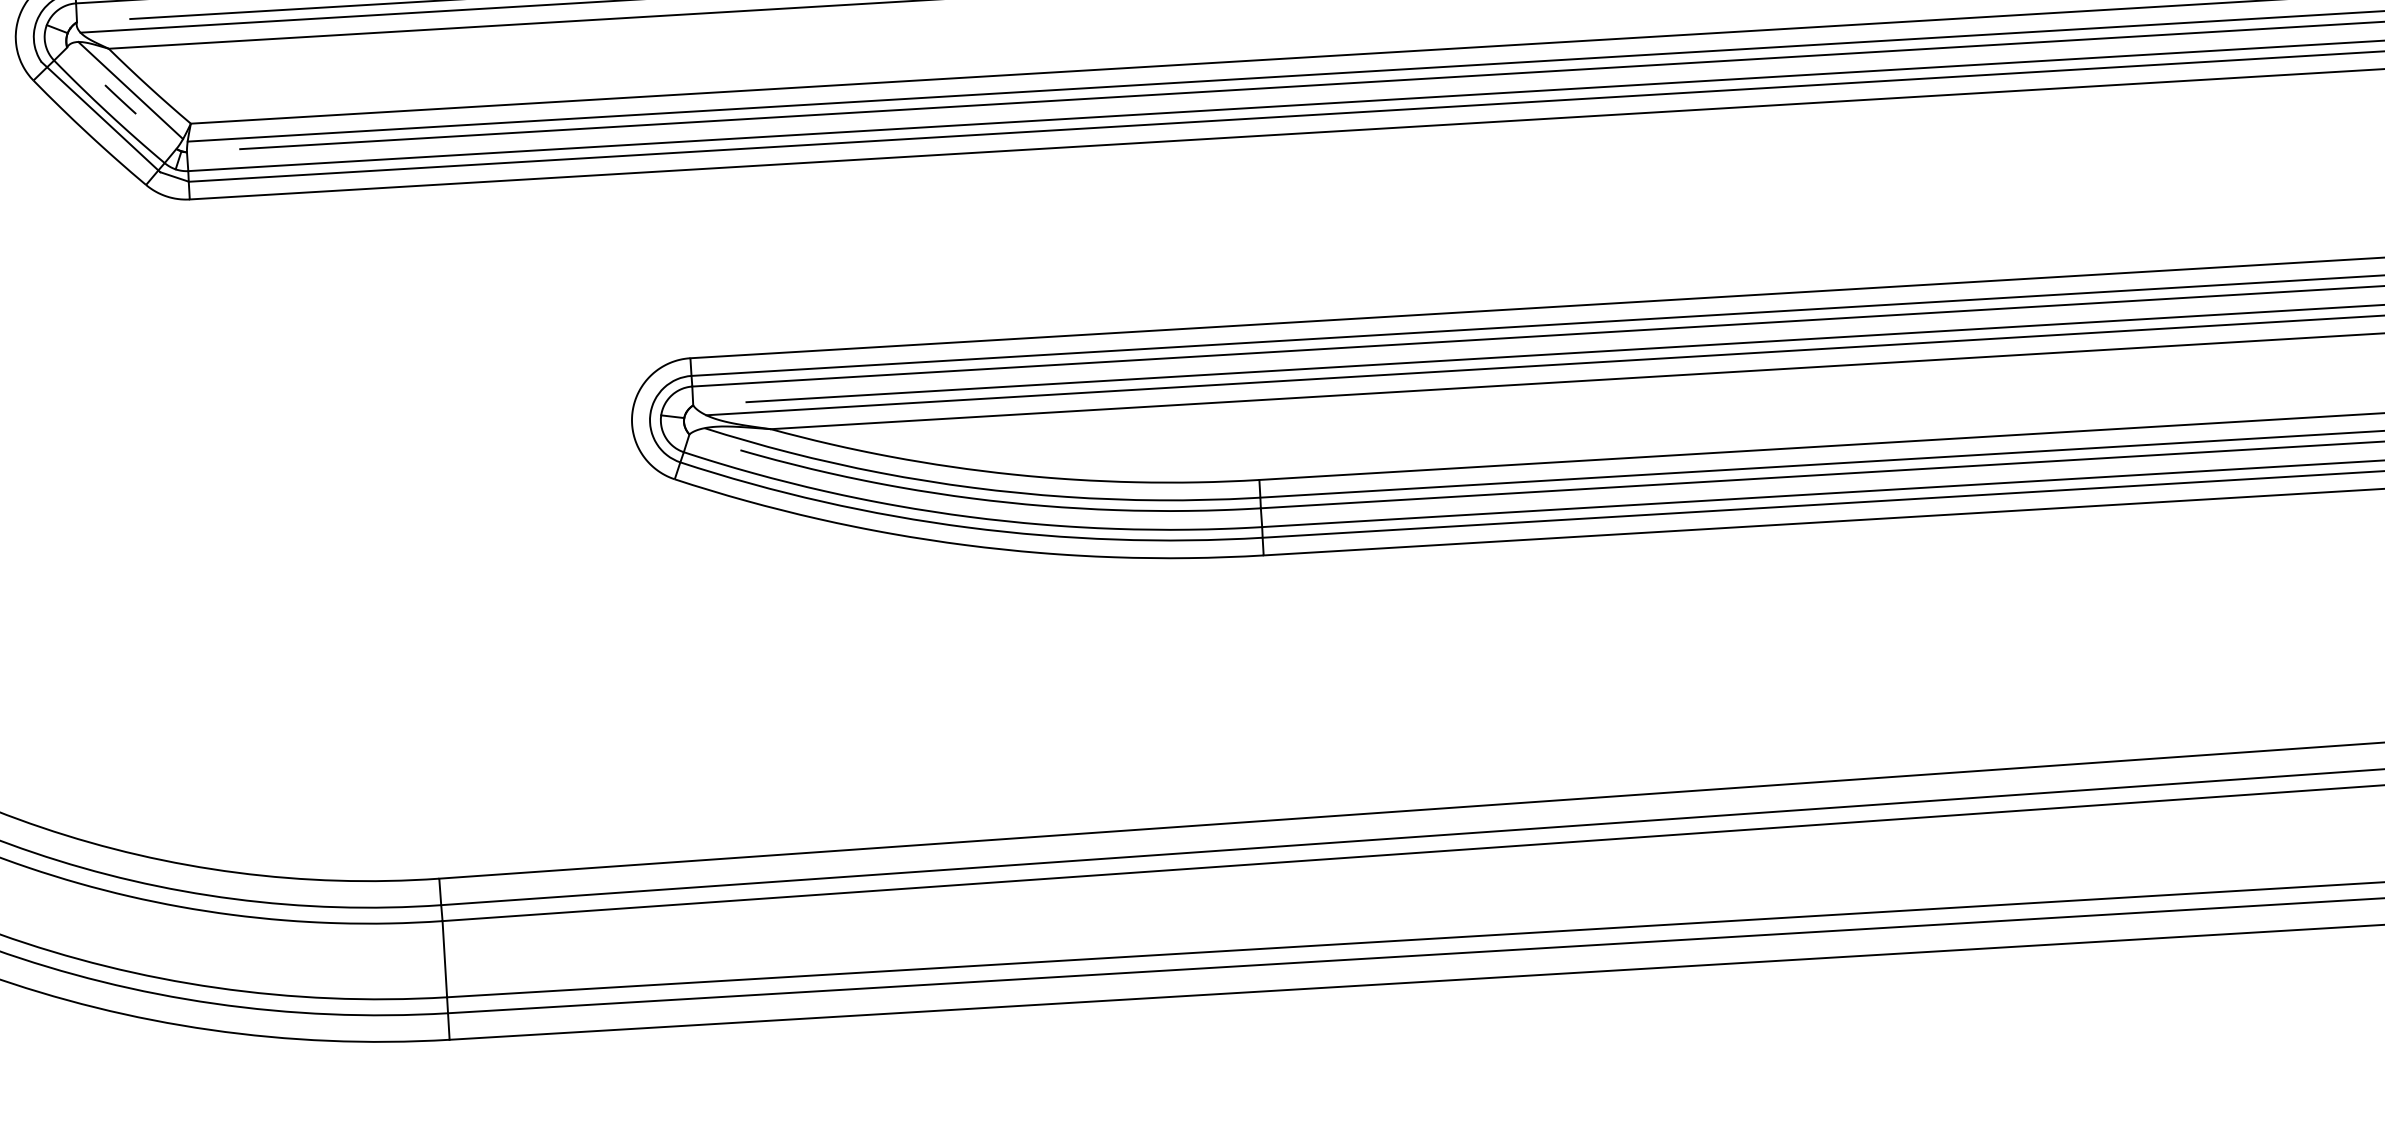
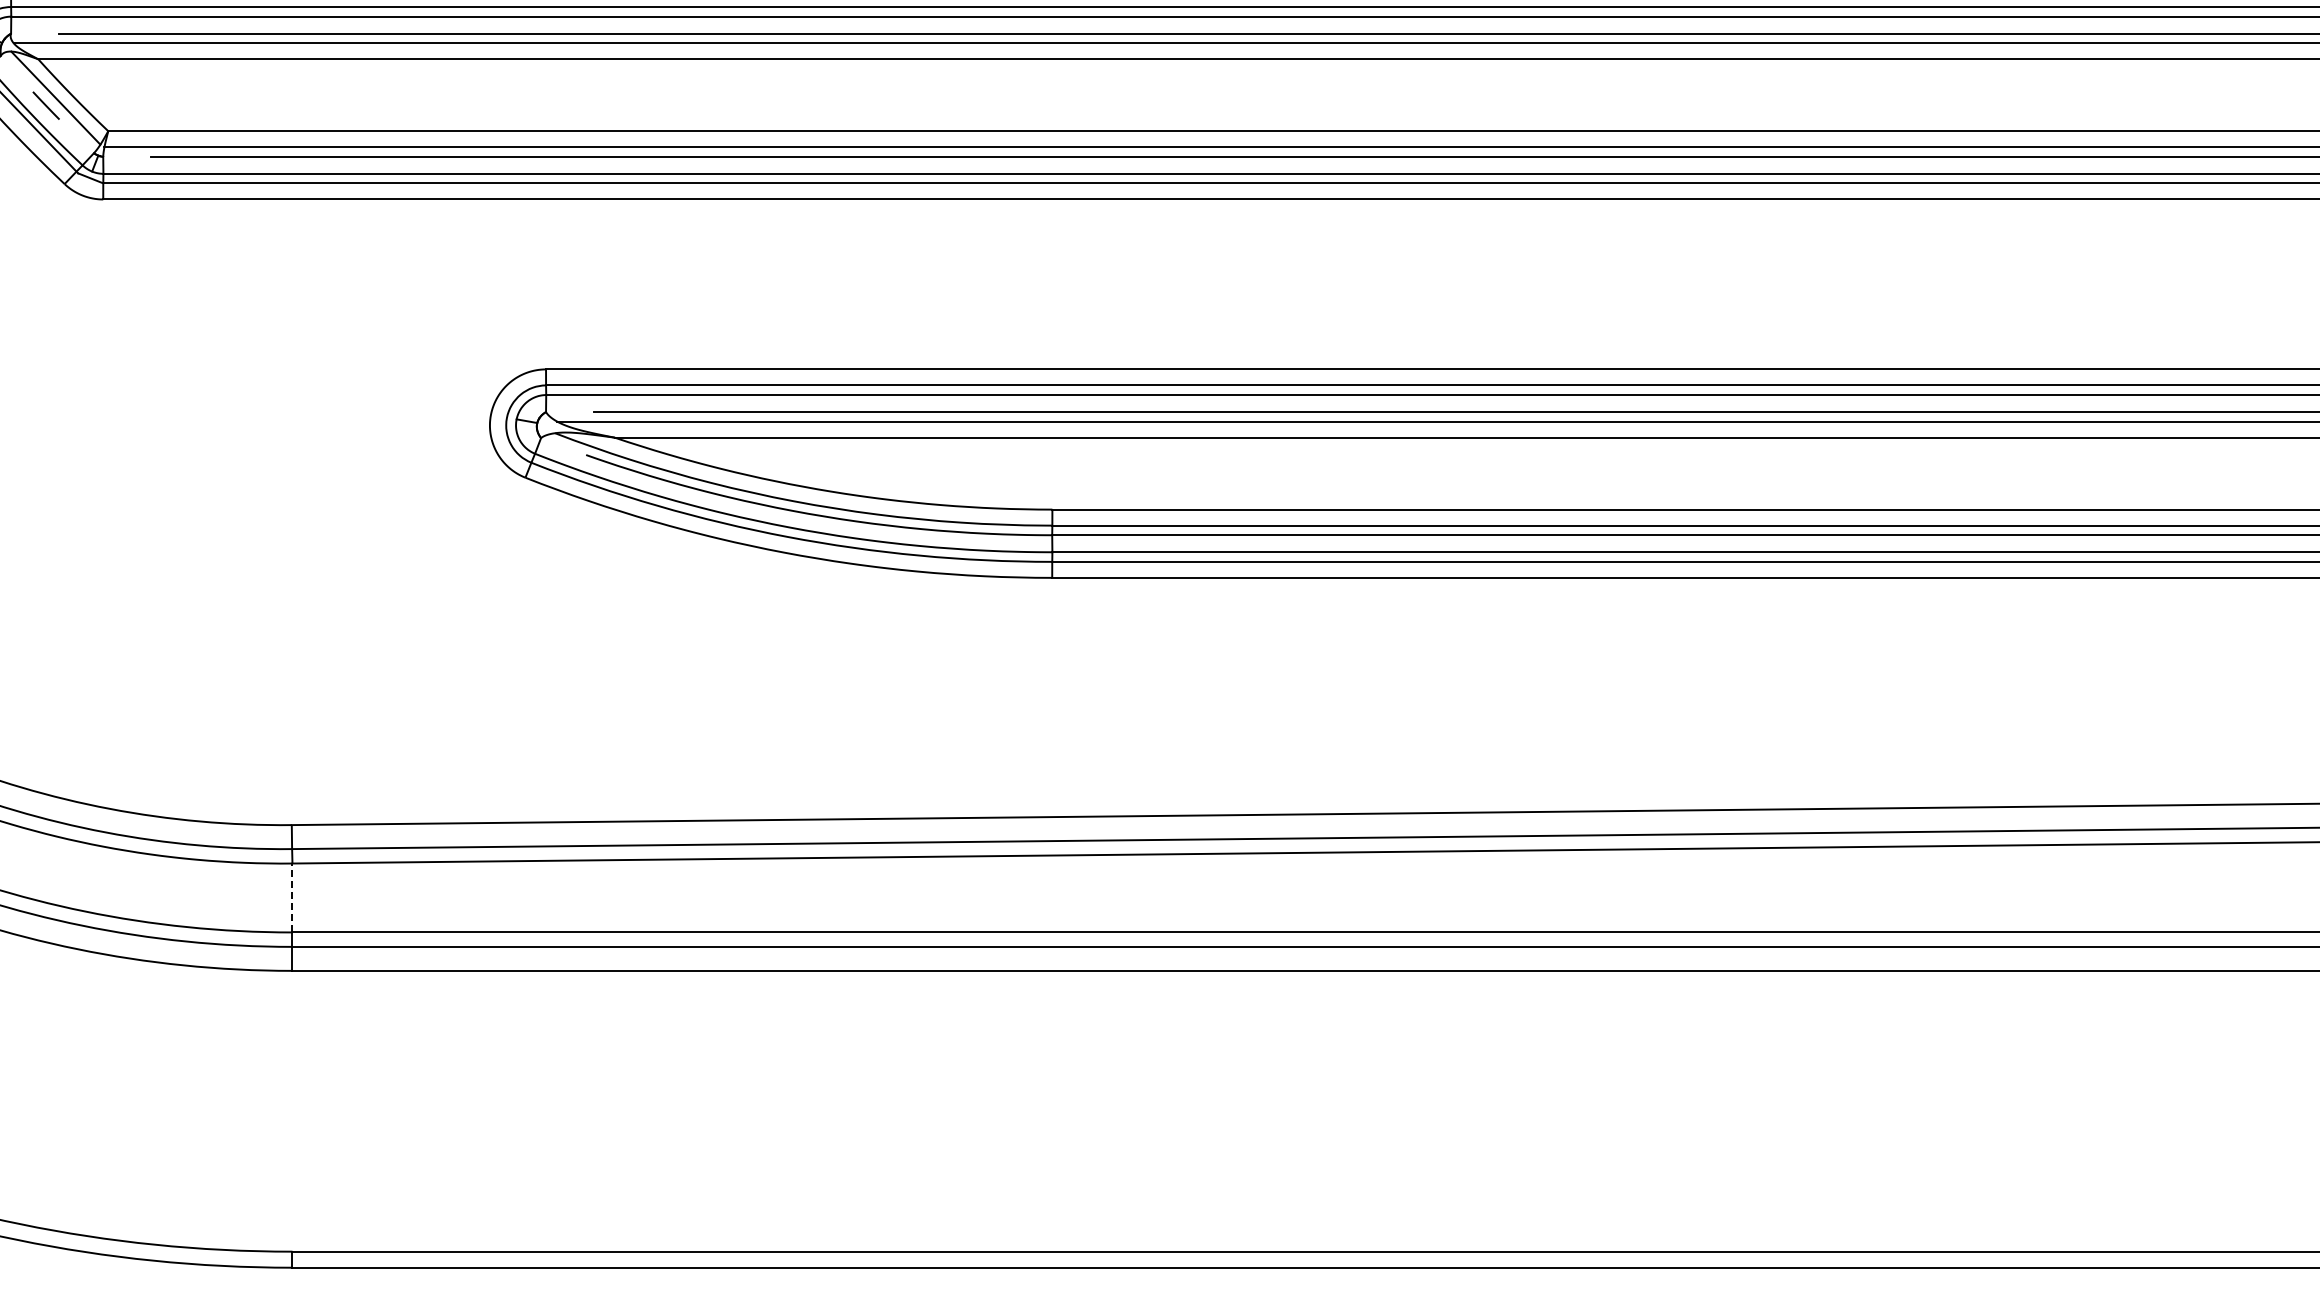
line: (444, 958) -> (292, 897), solid -> dashed

